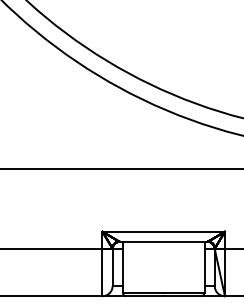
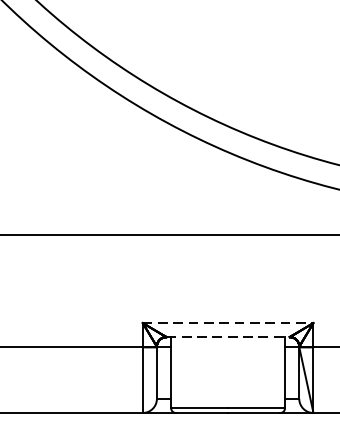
line: (164, 231) -> (229, 322), solid -> dashed
line: (164, 241) -> (229, 336), solid -> dashed

